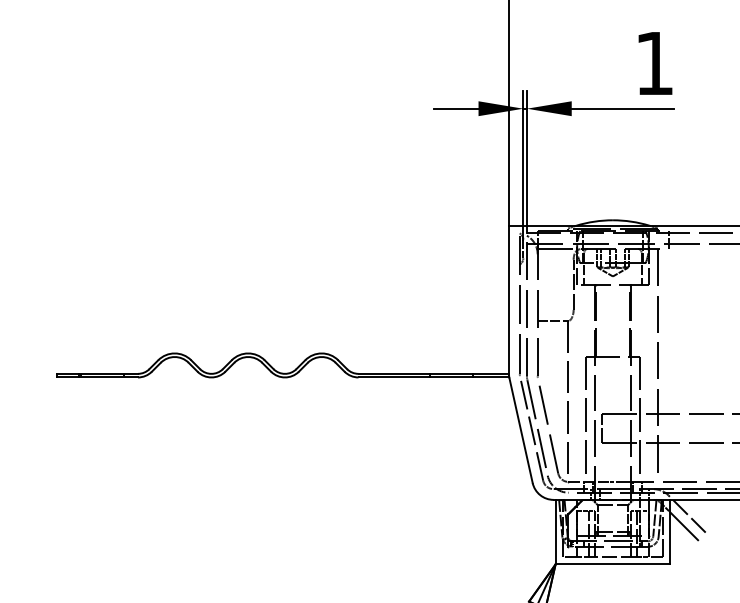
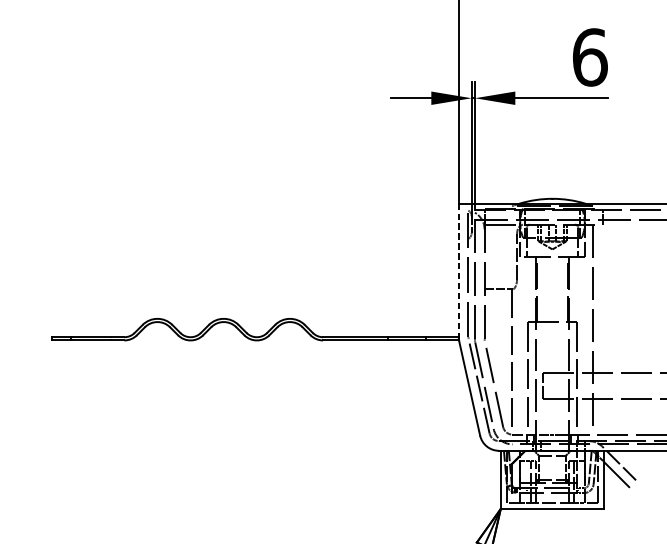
text: (654, 63) -> (589, 57), 1 -> 6
line: (509, 300) -> (459, 271), solid -> dashed

